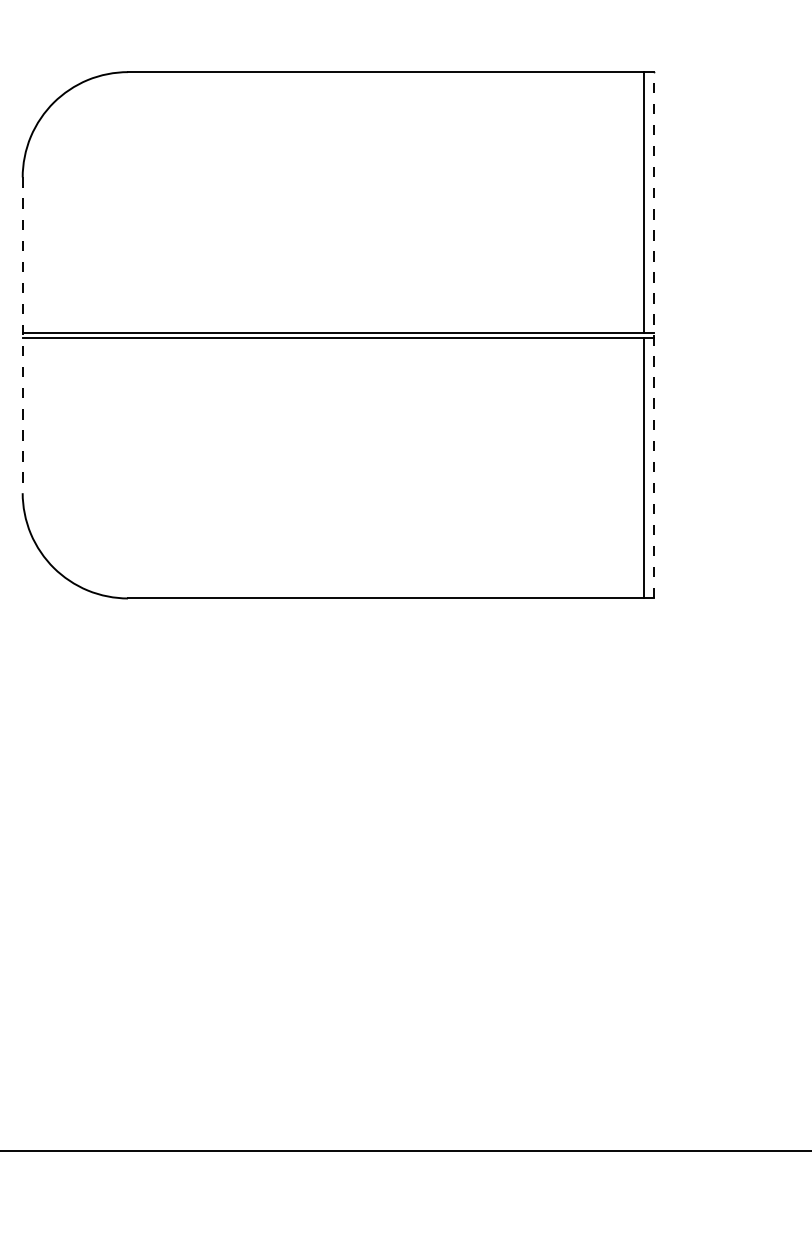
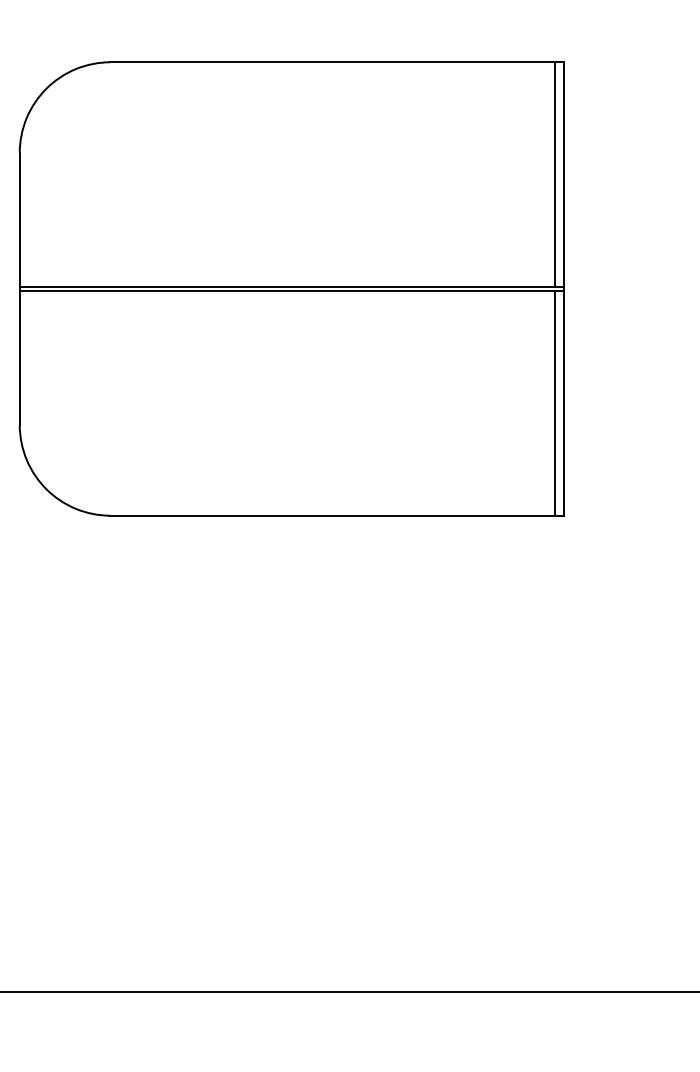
line: (22, 335) -> (19, 289), dashed -> solid
line: (653, 335) -> (563, 289), dashed -> solid

